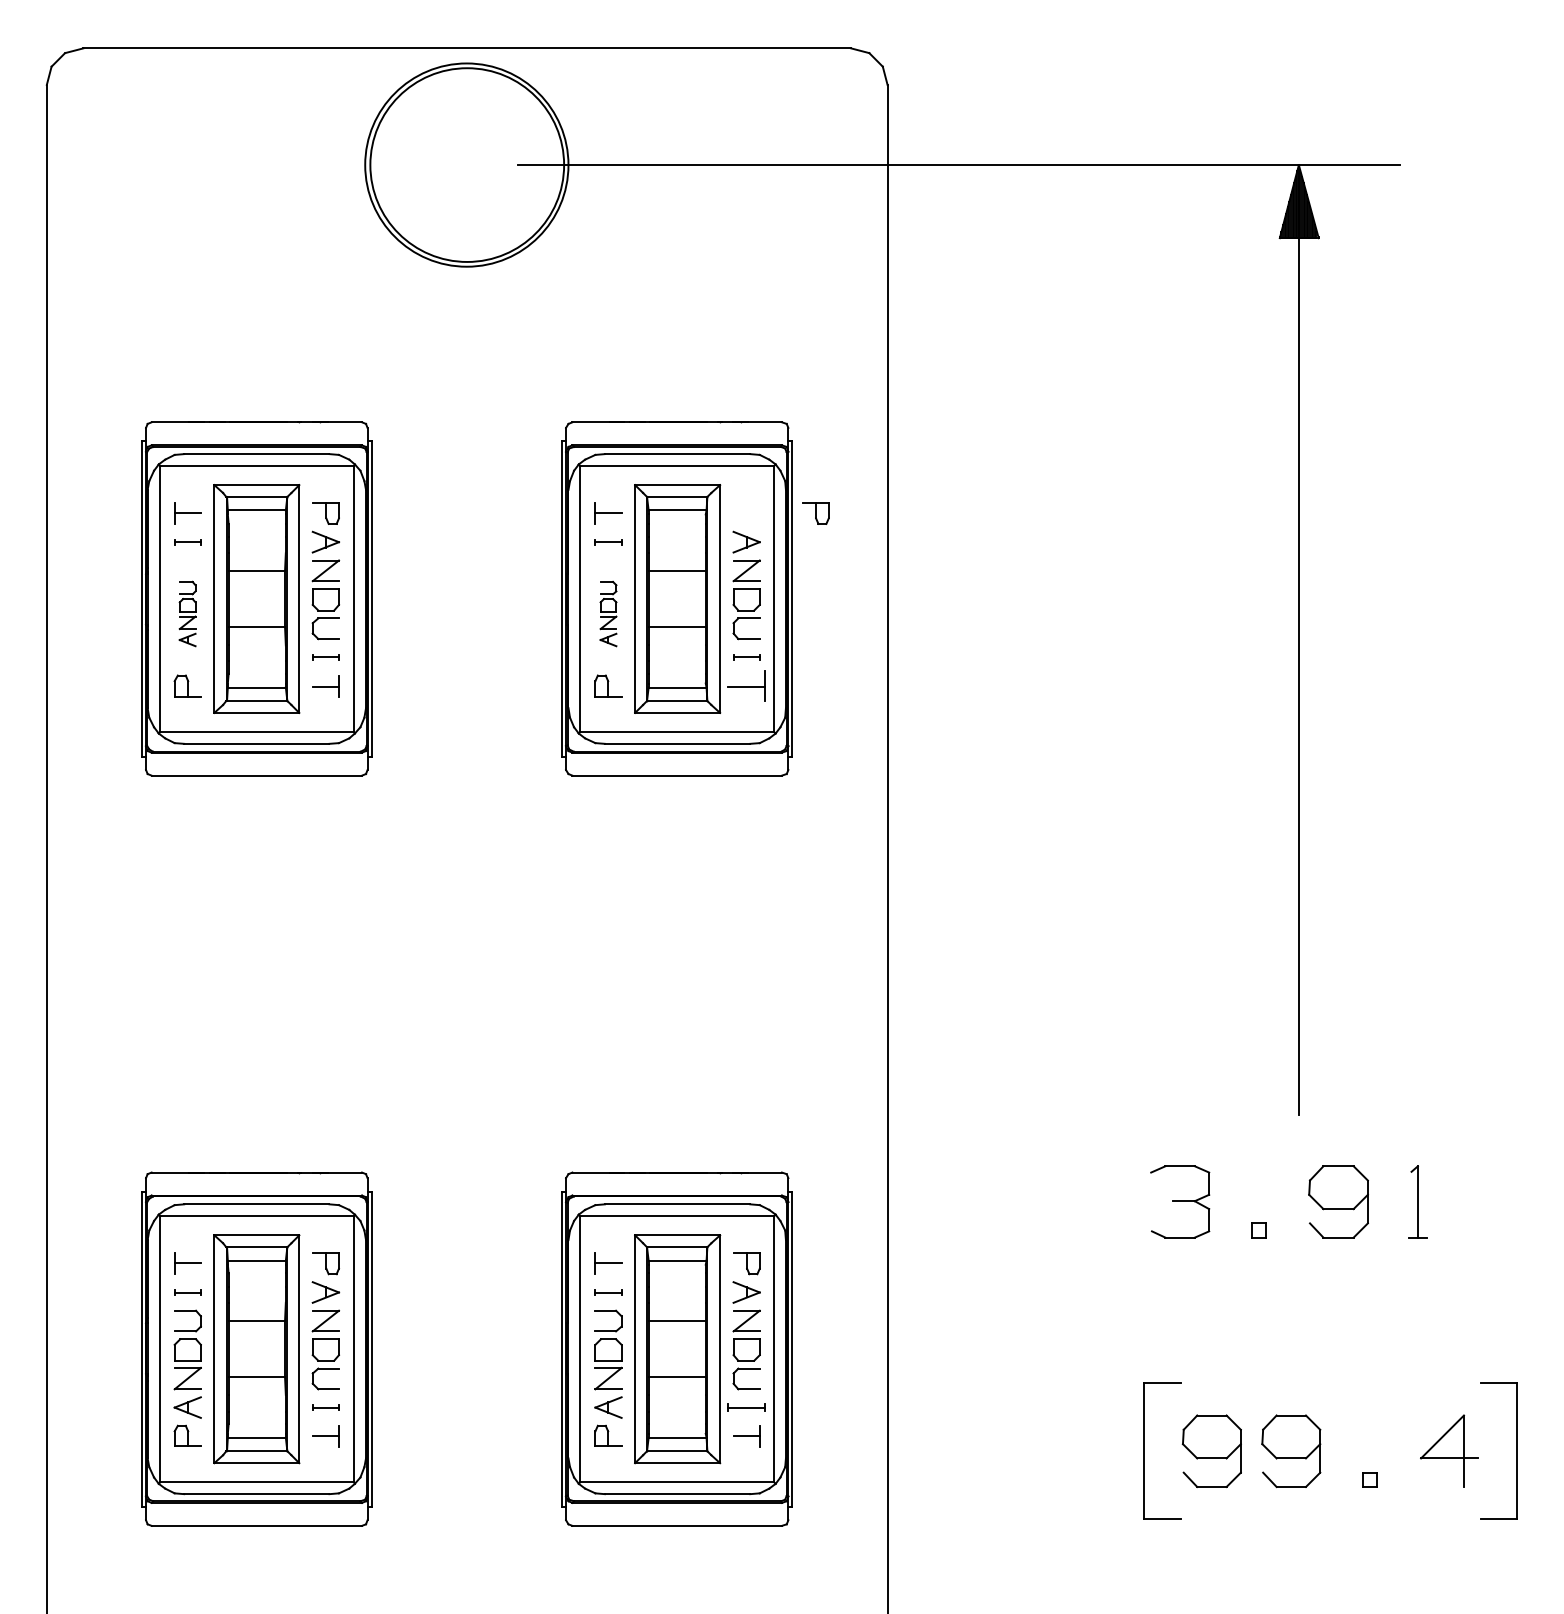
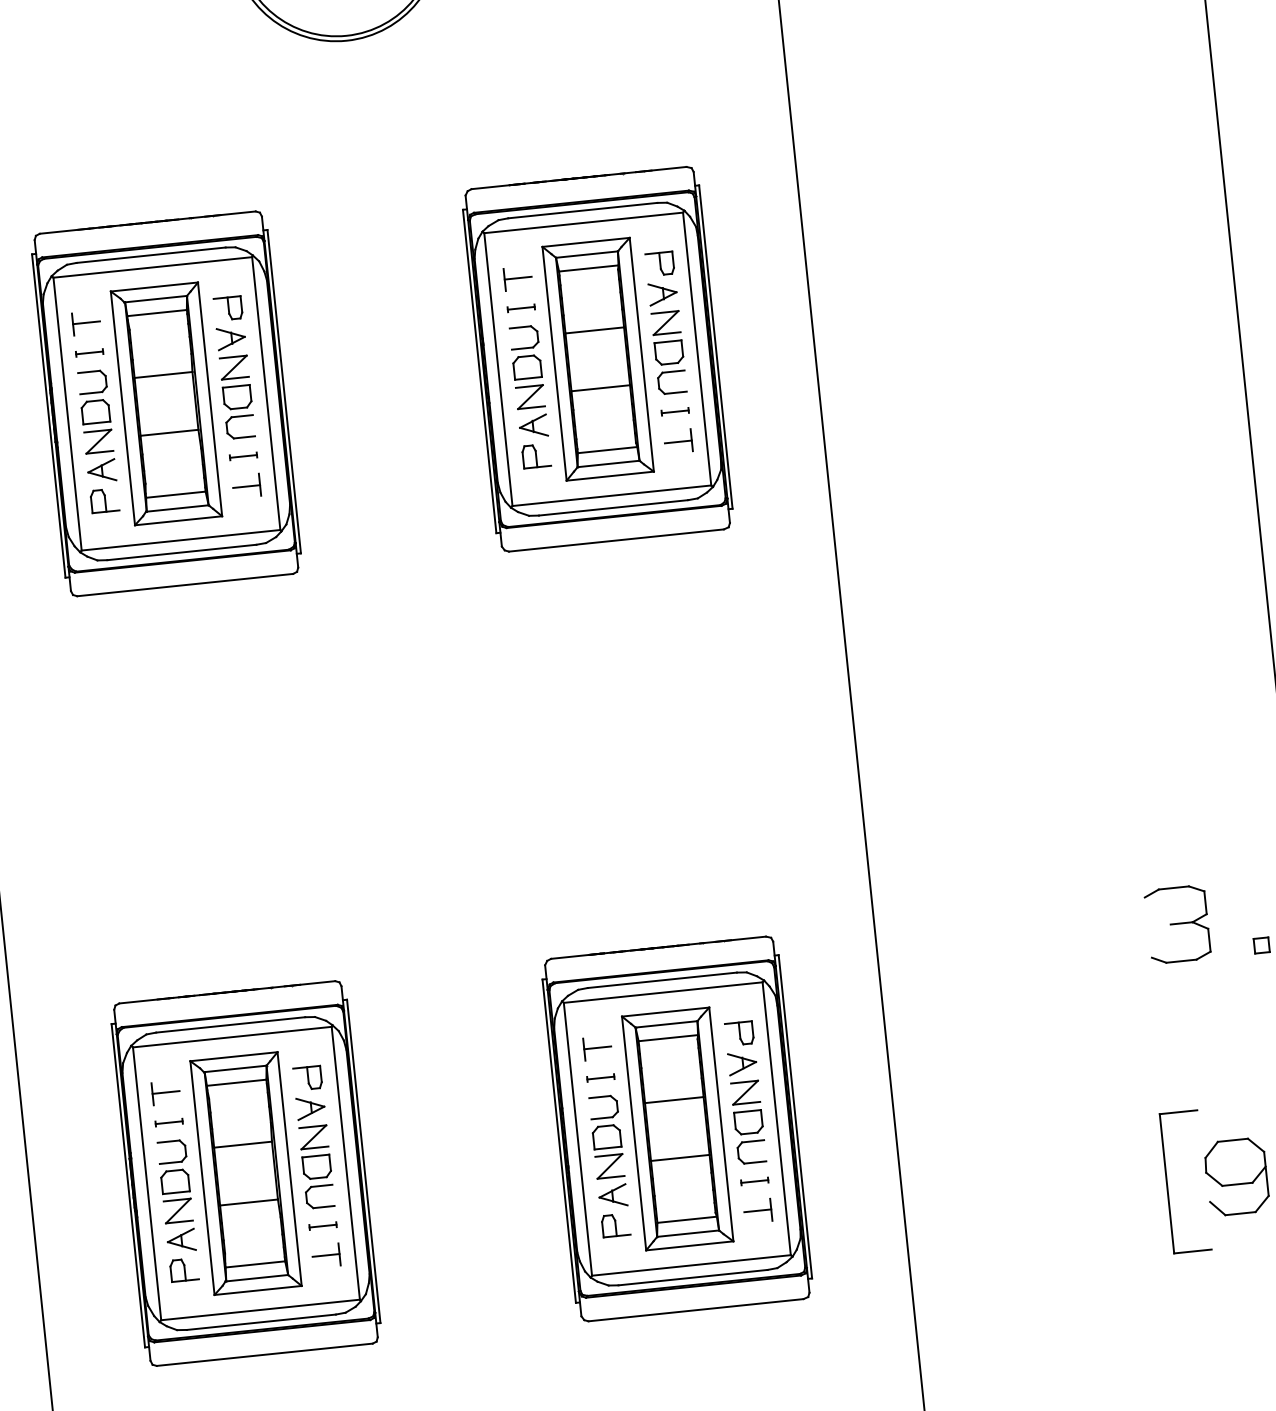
part: (815, 513) -> (659, 264), moved
part: (187, 613) -> (96, 426), size x1.67
part: (608, 613) -> (528, 381), size x1.67
part: (746, 686) -> (678, 441), size x0.71
part: (746, 1407) -> (754, 1181), size x0.71

